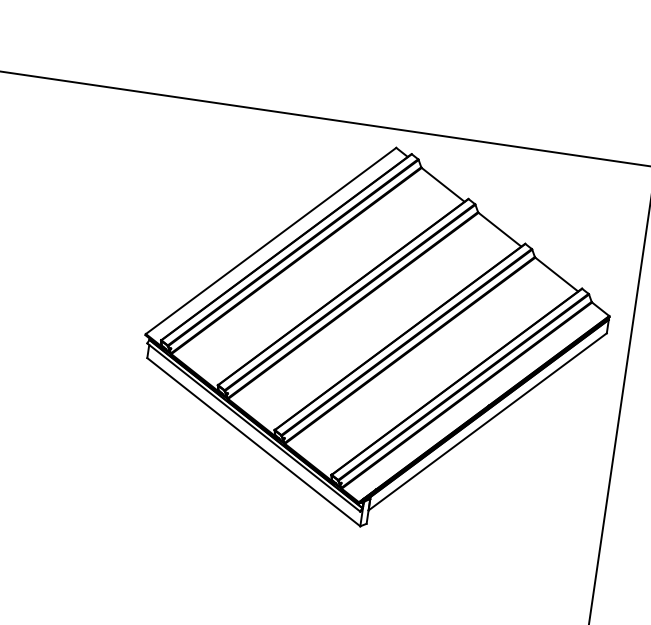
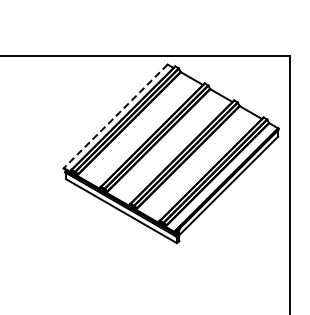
line: (270, 241) -> (115, 116), solid -> dashed

